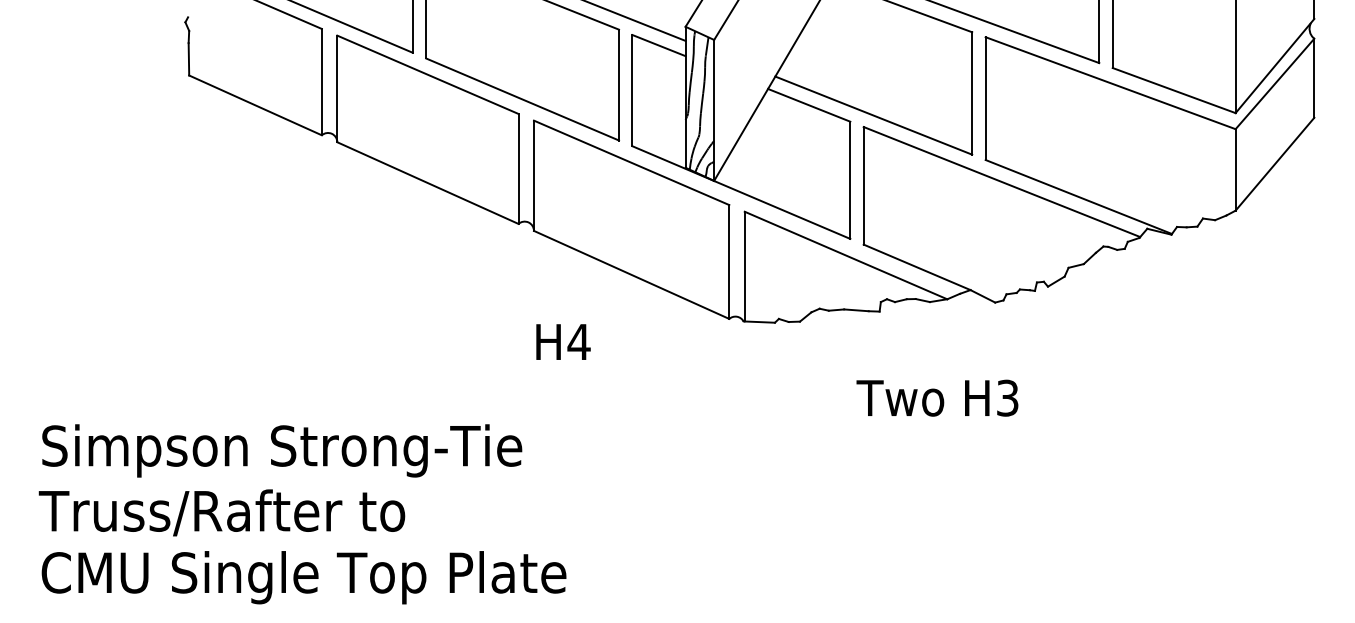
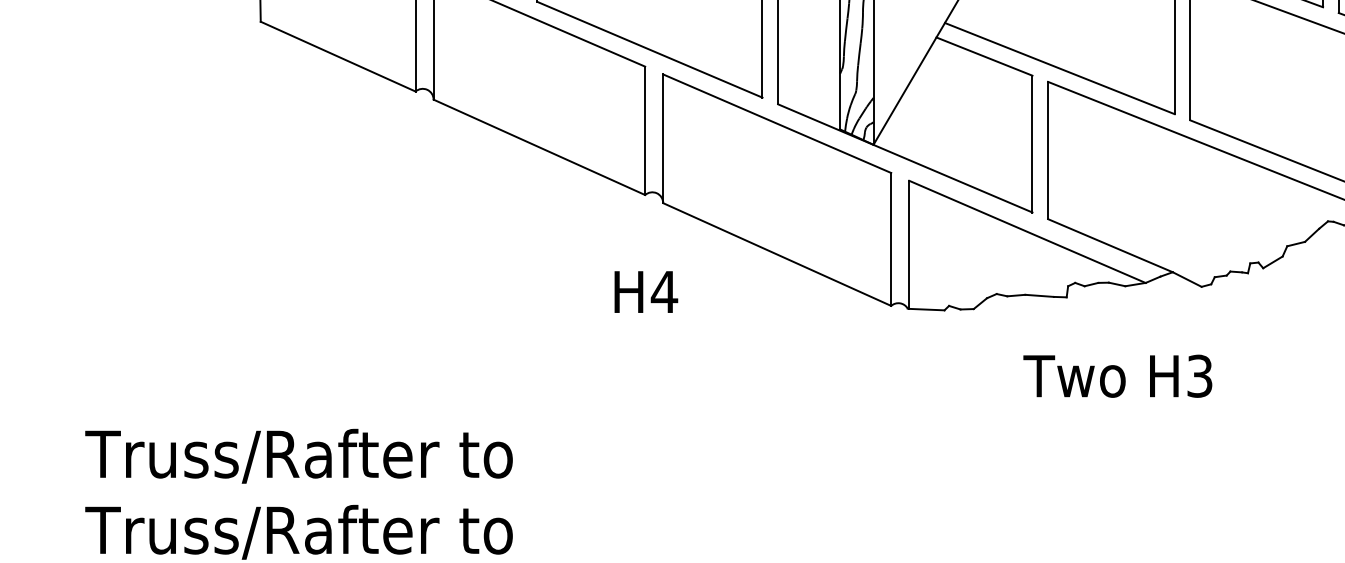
text: (563, 341) -> (646, 291), moved
text: (937, 397) -> (1117, 375), moved
text: (280, 450) -> (367, 459), Simpson Strong-Tie -> Truss/Rafter to

